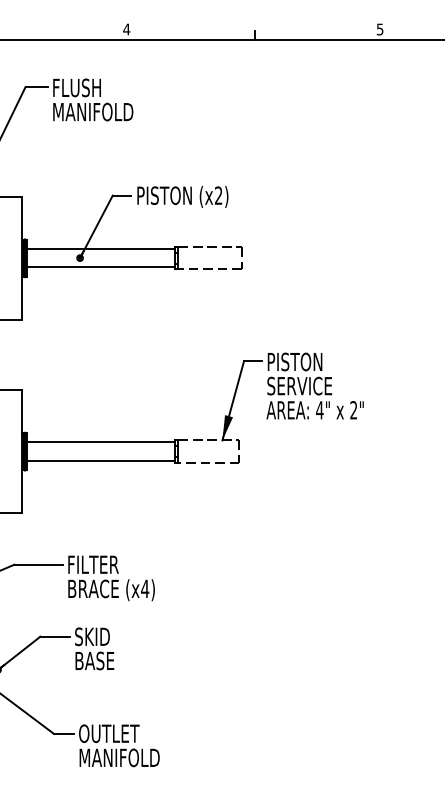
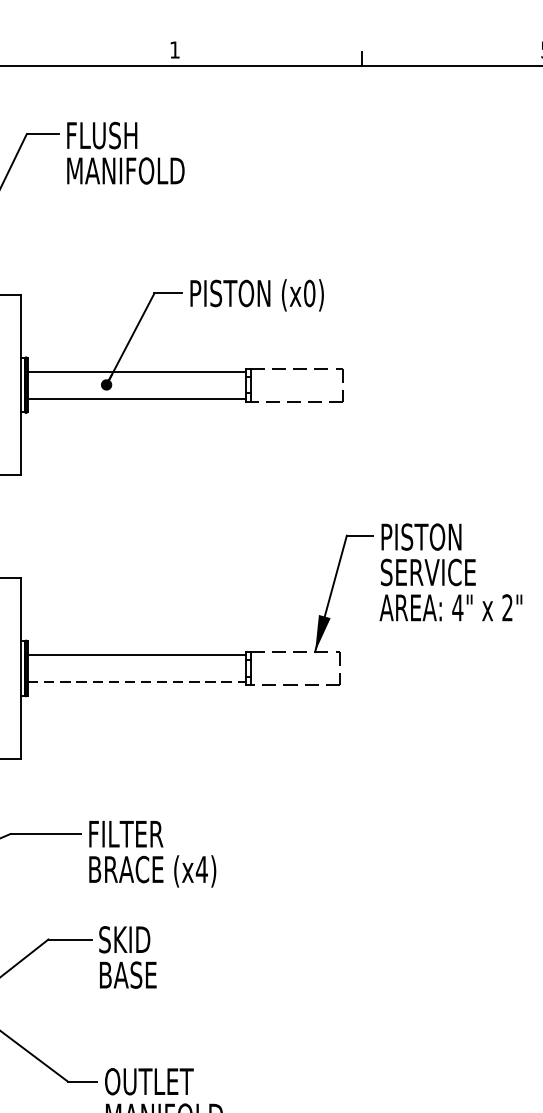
text: (126, 29) -> (174, 50), 4 -> 1
text: (218, 195) -> (309, 293), (x2) -> (x0)
line: (101, 460) -> (137, 681), solid -> dashed

